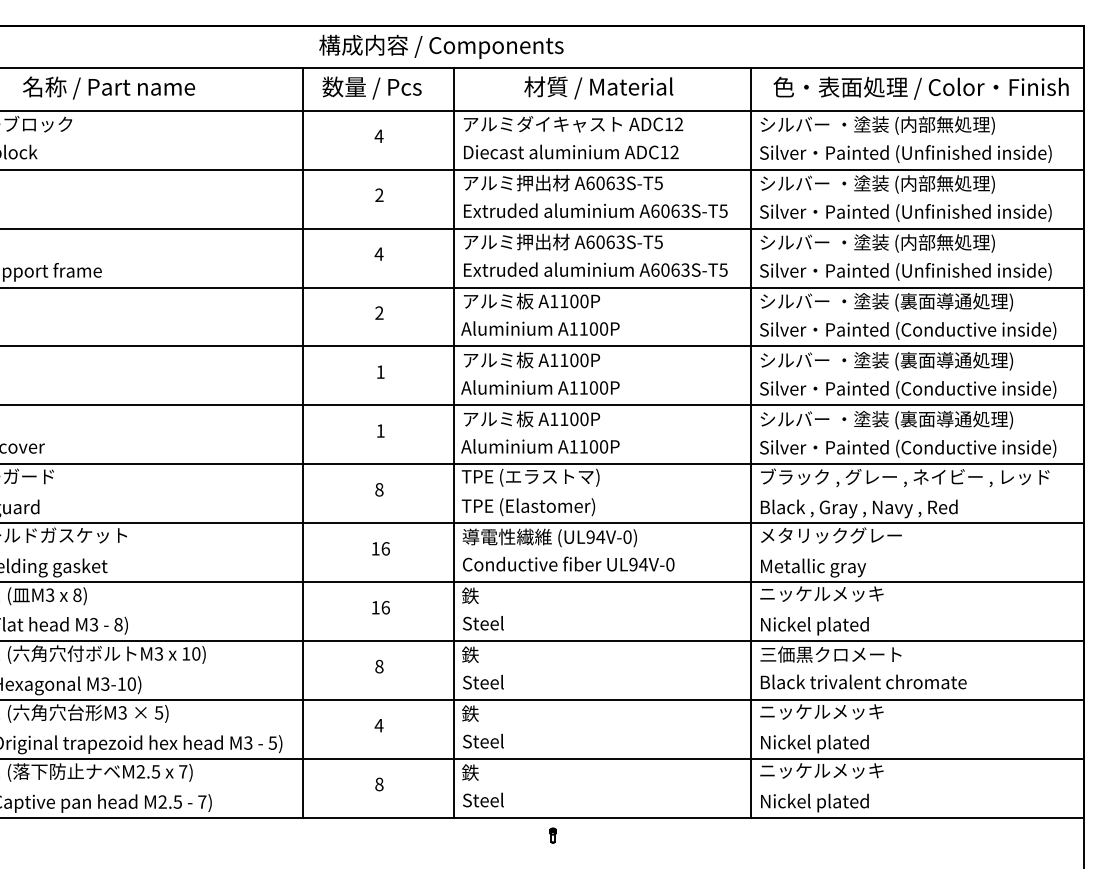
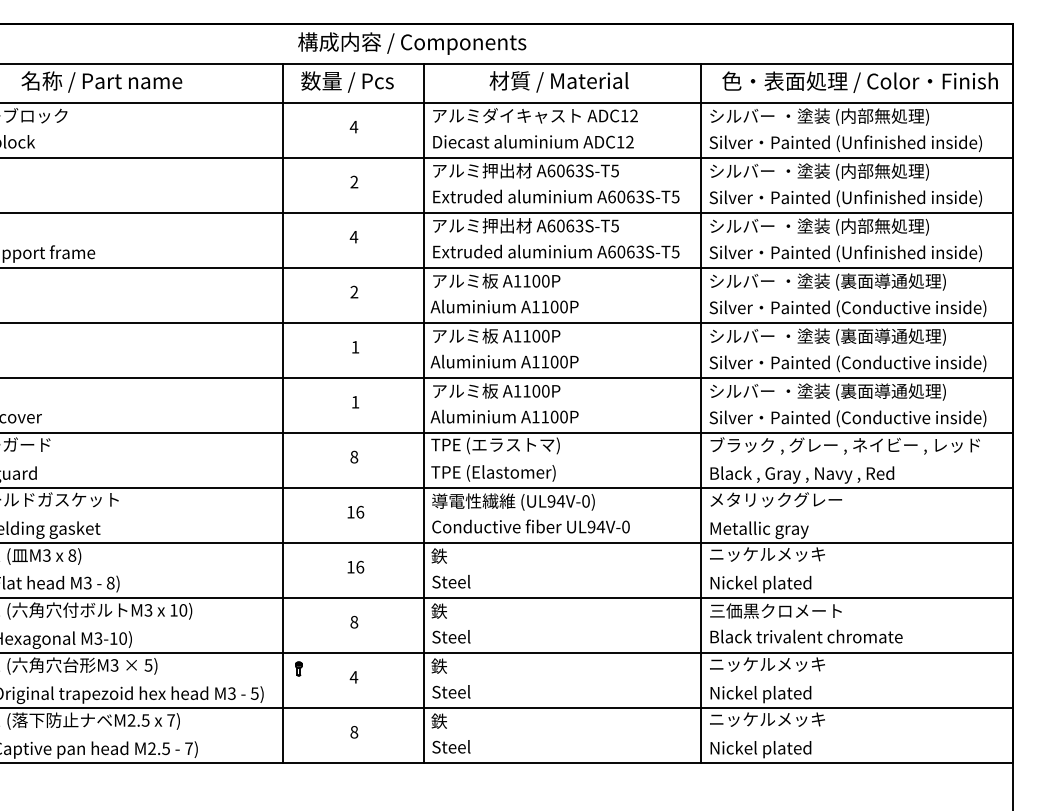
part: (552, 835) -> (298, 668), moved

